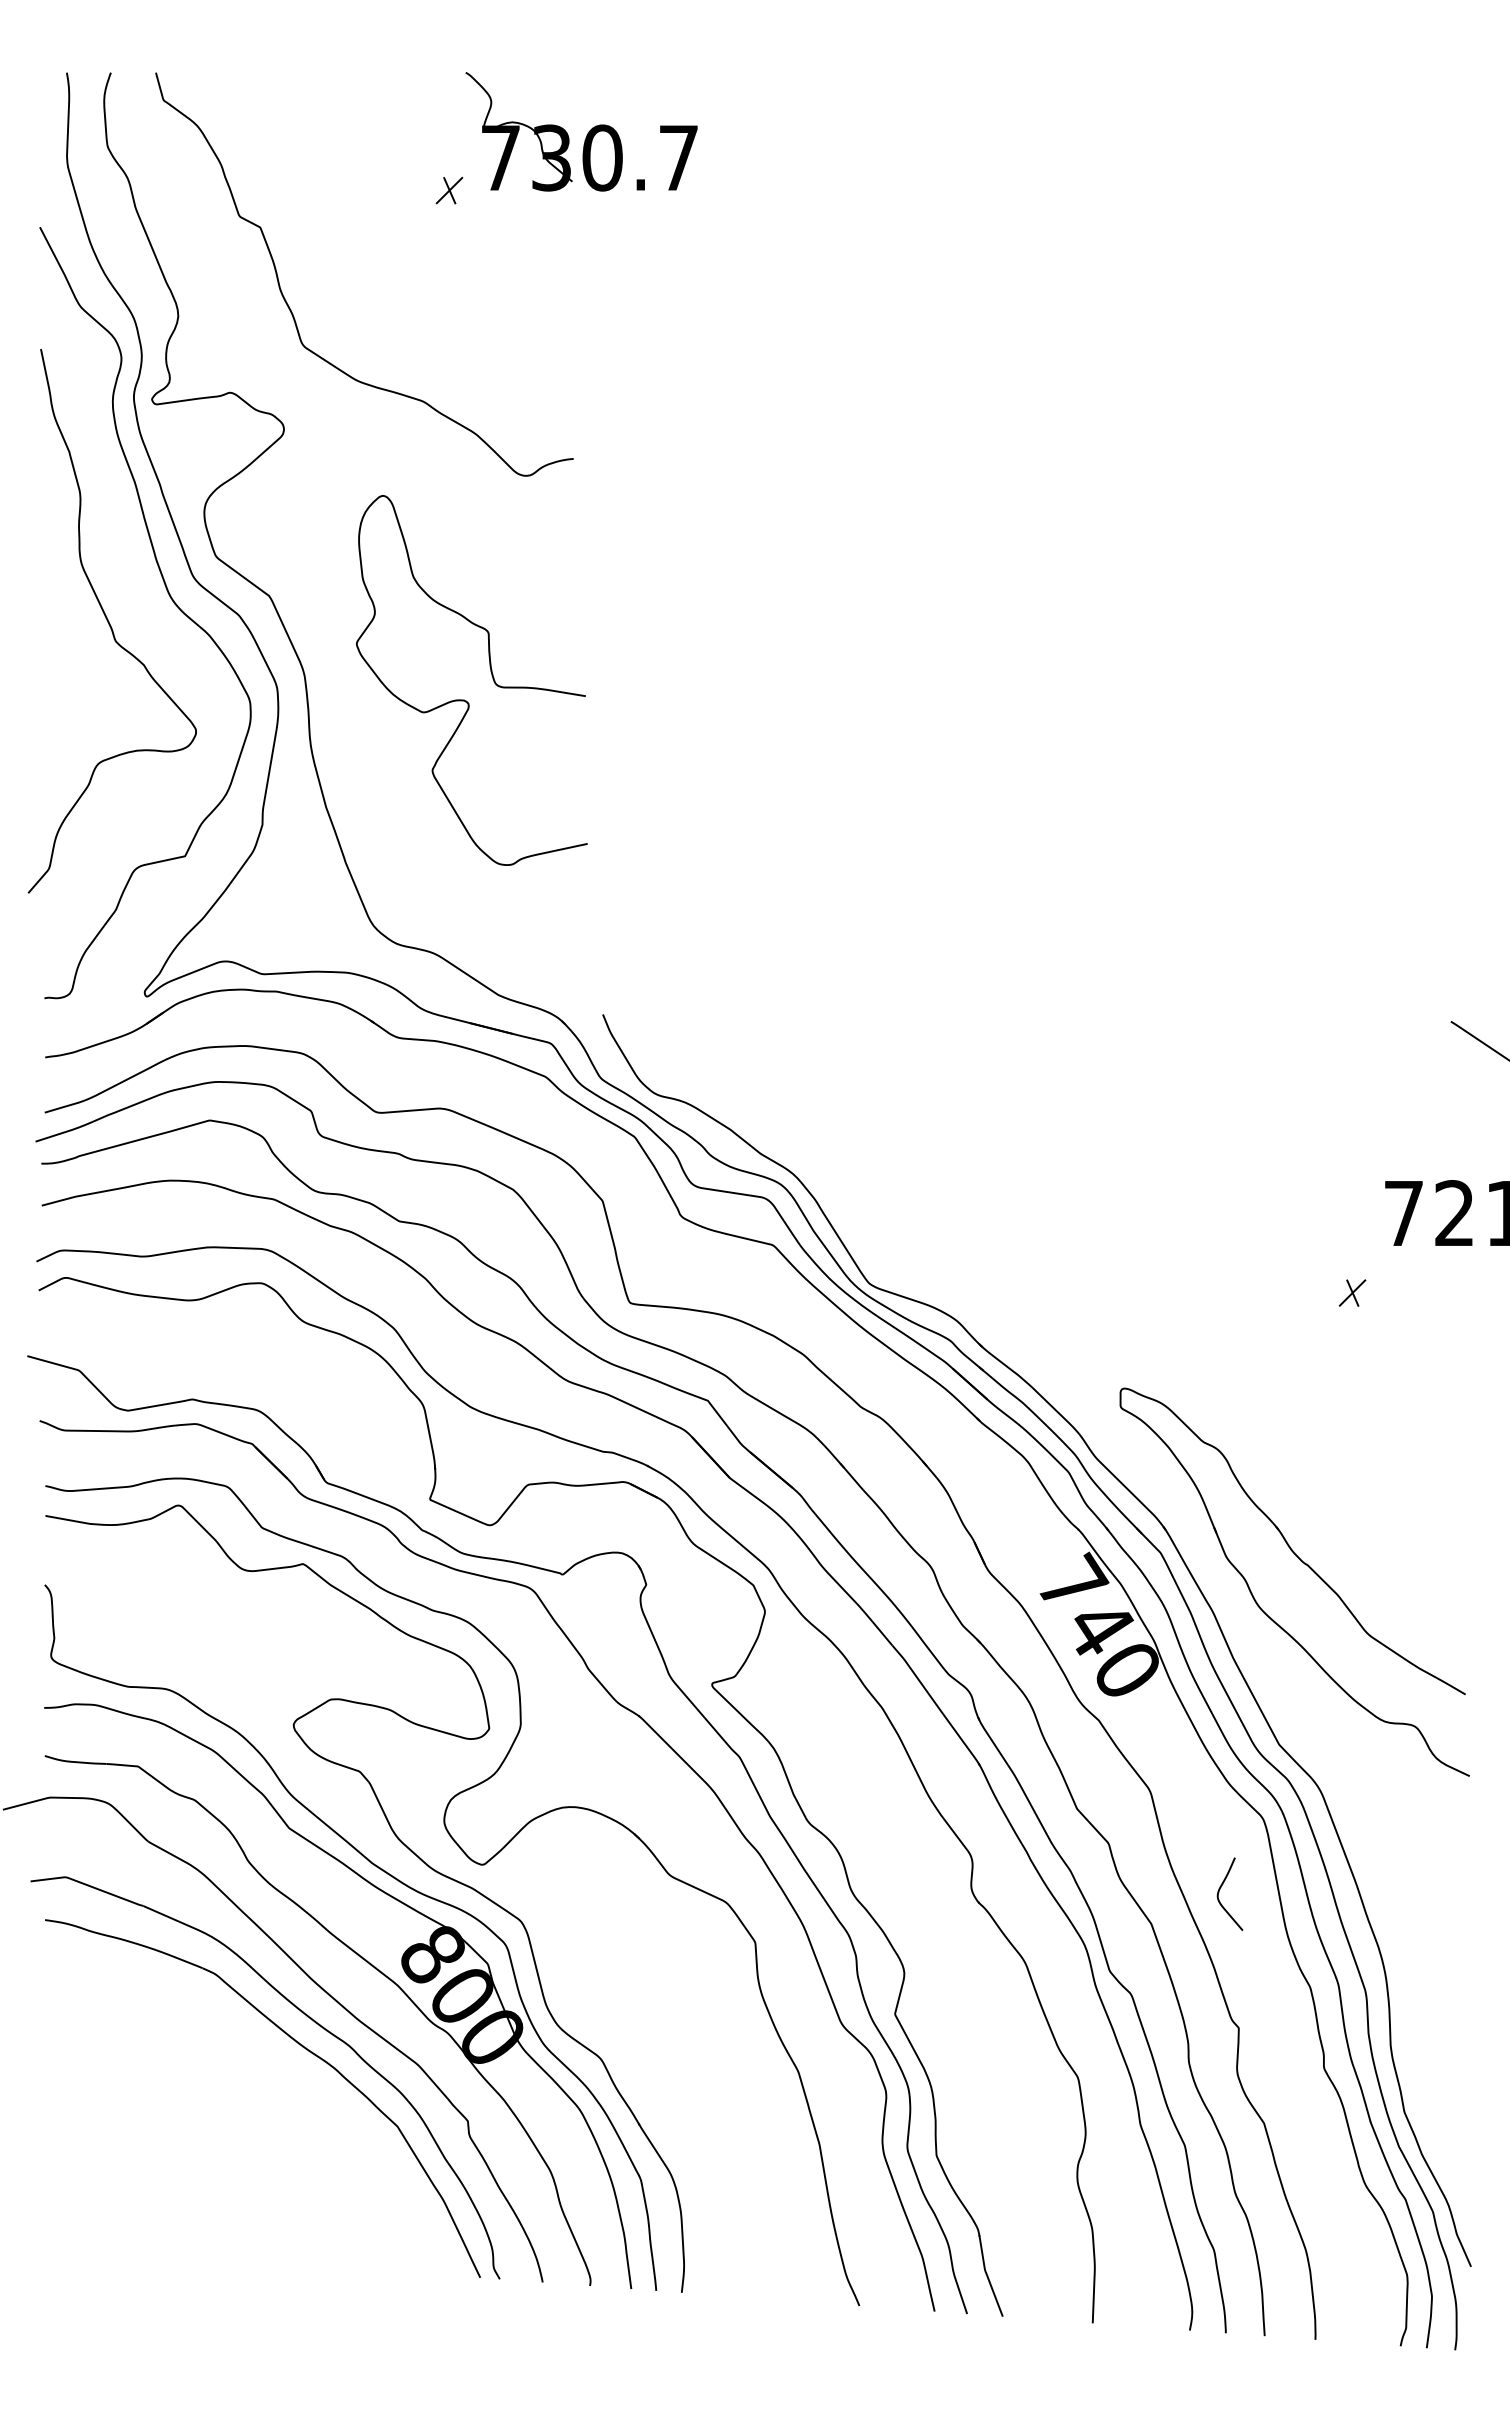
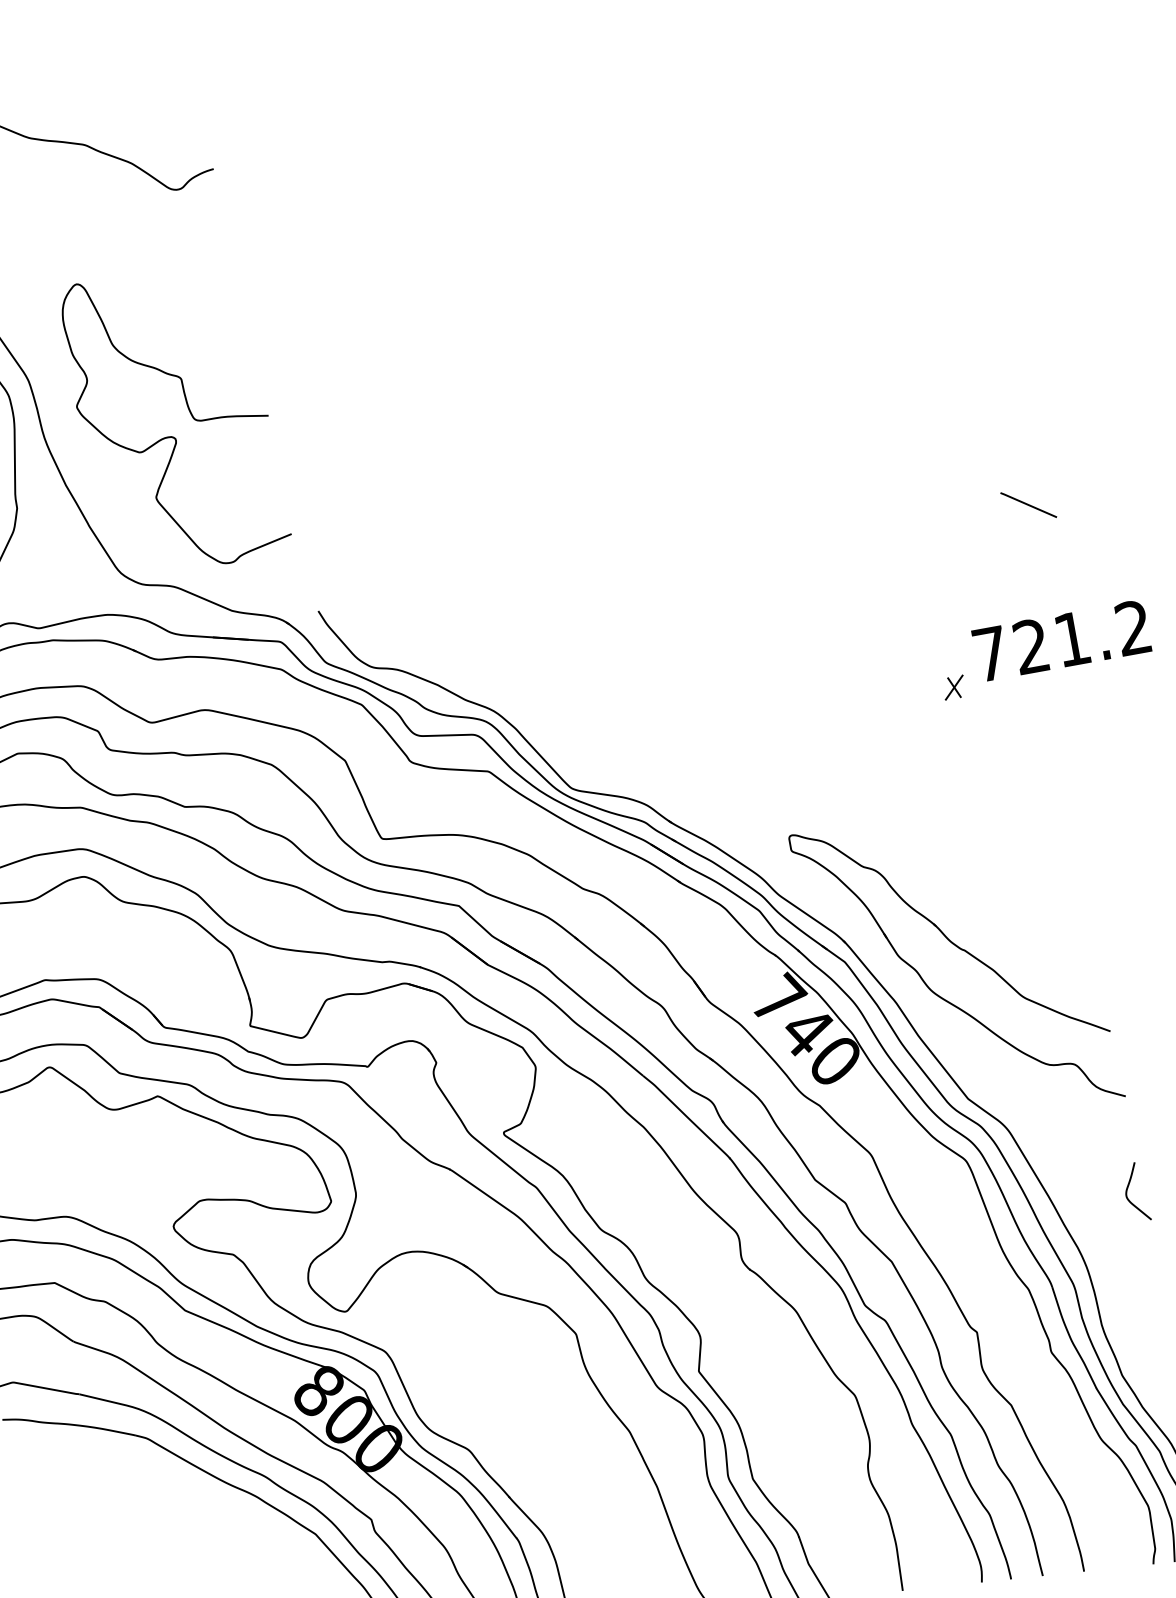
curve: (464, 699) -> (171, 436), moved
part: (1352, 1292) -> (954, 687), moved
curve: (1220, 1889) -> (1127, 1190), moved

